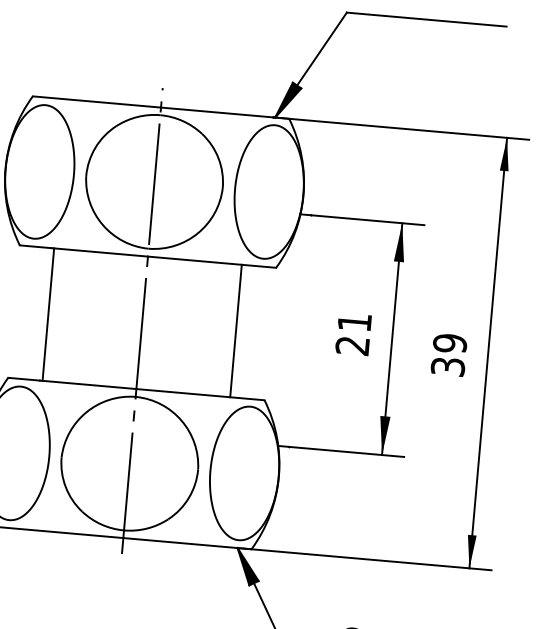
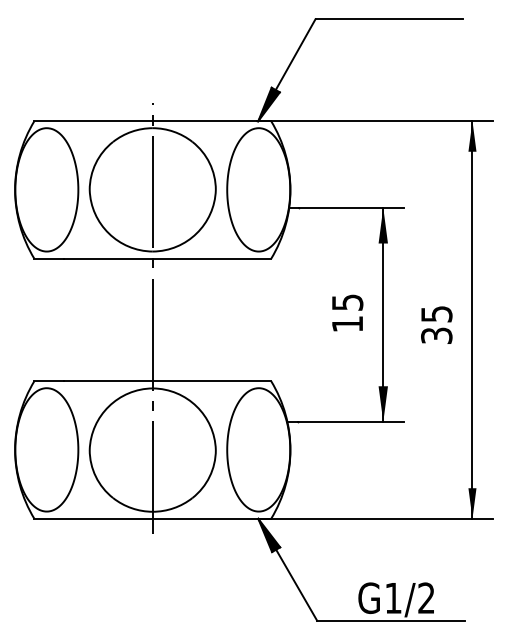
line: (48, 314) -> (66, 319), removed
line: (236, 330) -> (239, 319), removed
text: (353, 334) -> (347, 313), 21 -> 15
text: (449, 342) -> (436, 313), 39 -> 35

